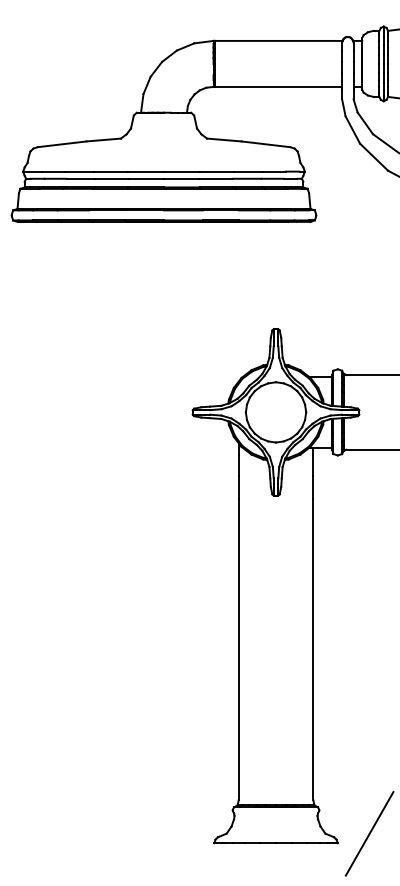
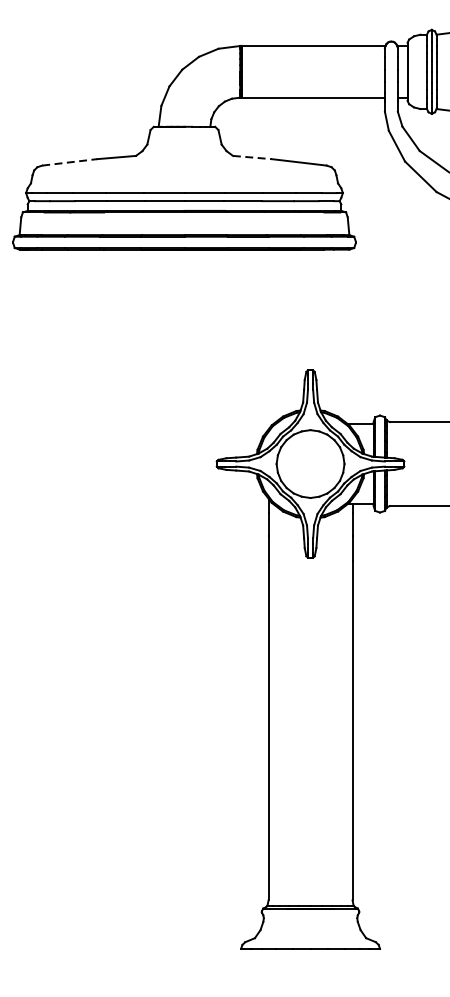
line: (224, 140) -> (252, 158), solid -> dashed
line: (62, 144) -> (70, 162), solid -> dashed
line: (369, 833) -> (415, 937), removed

